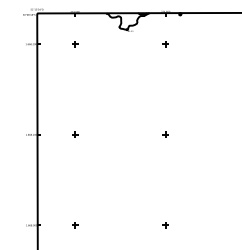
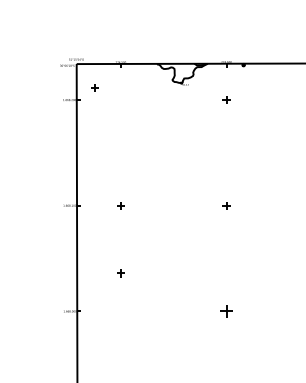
part: (74, 43) -> (94, 87), moved
part: (74, 225) -> (120, 273), moved
part: (165, 225) -> (226, 311), size x1.6

